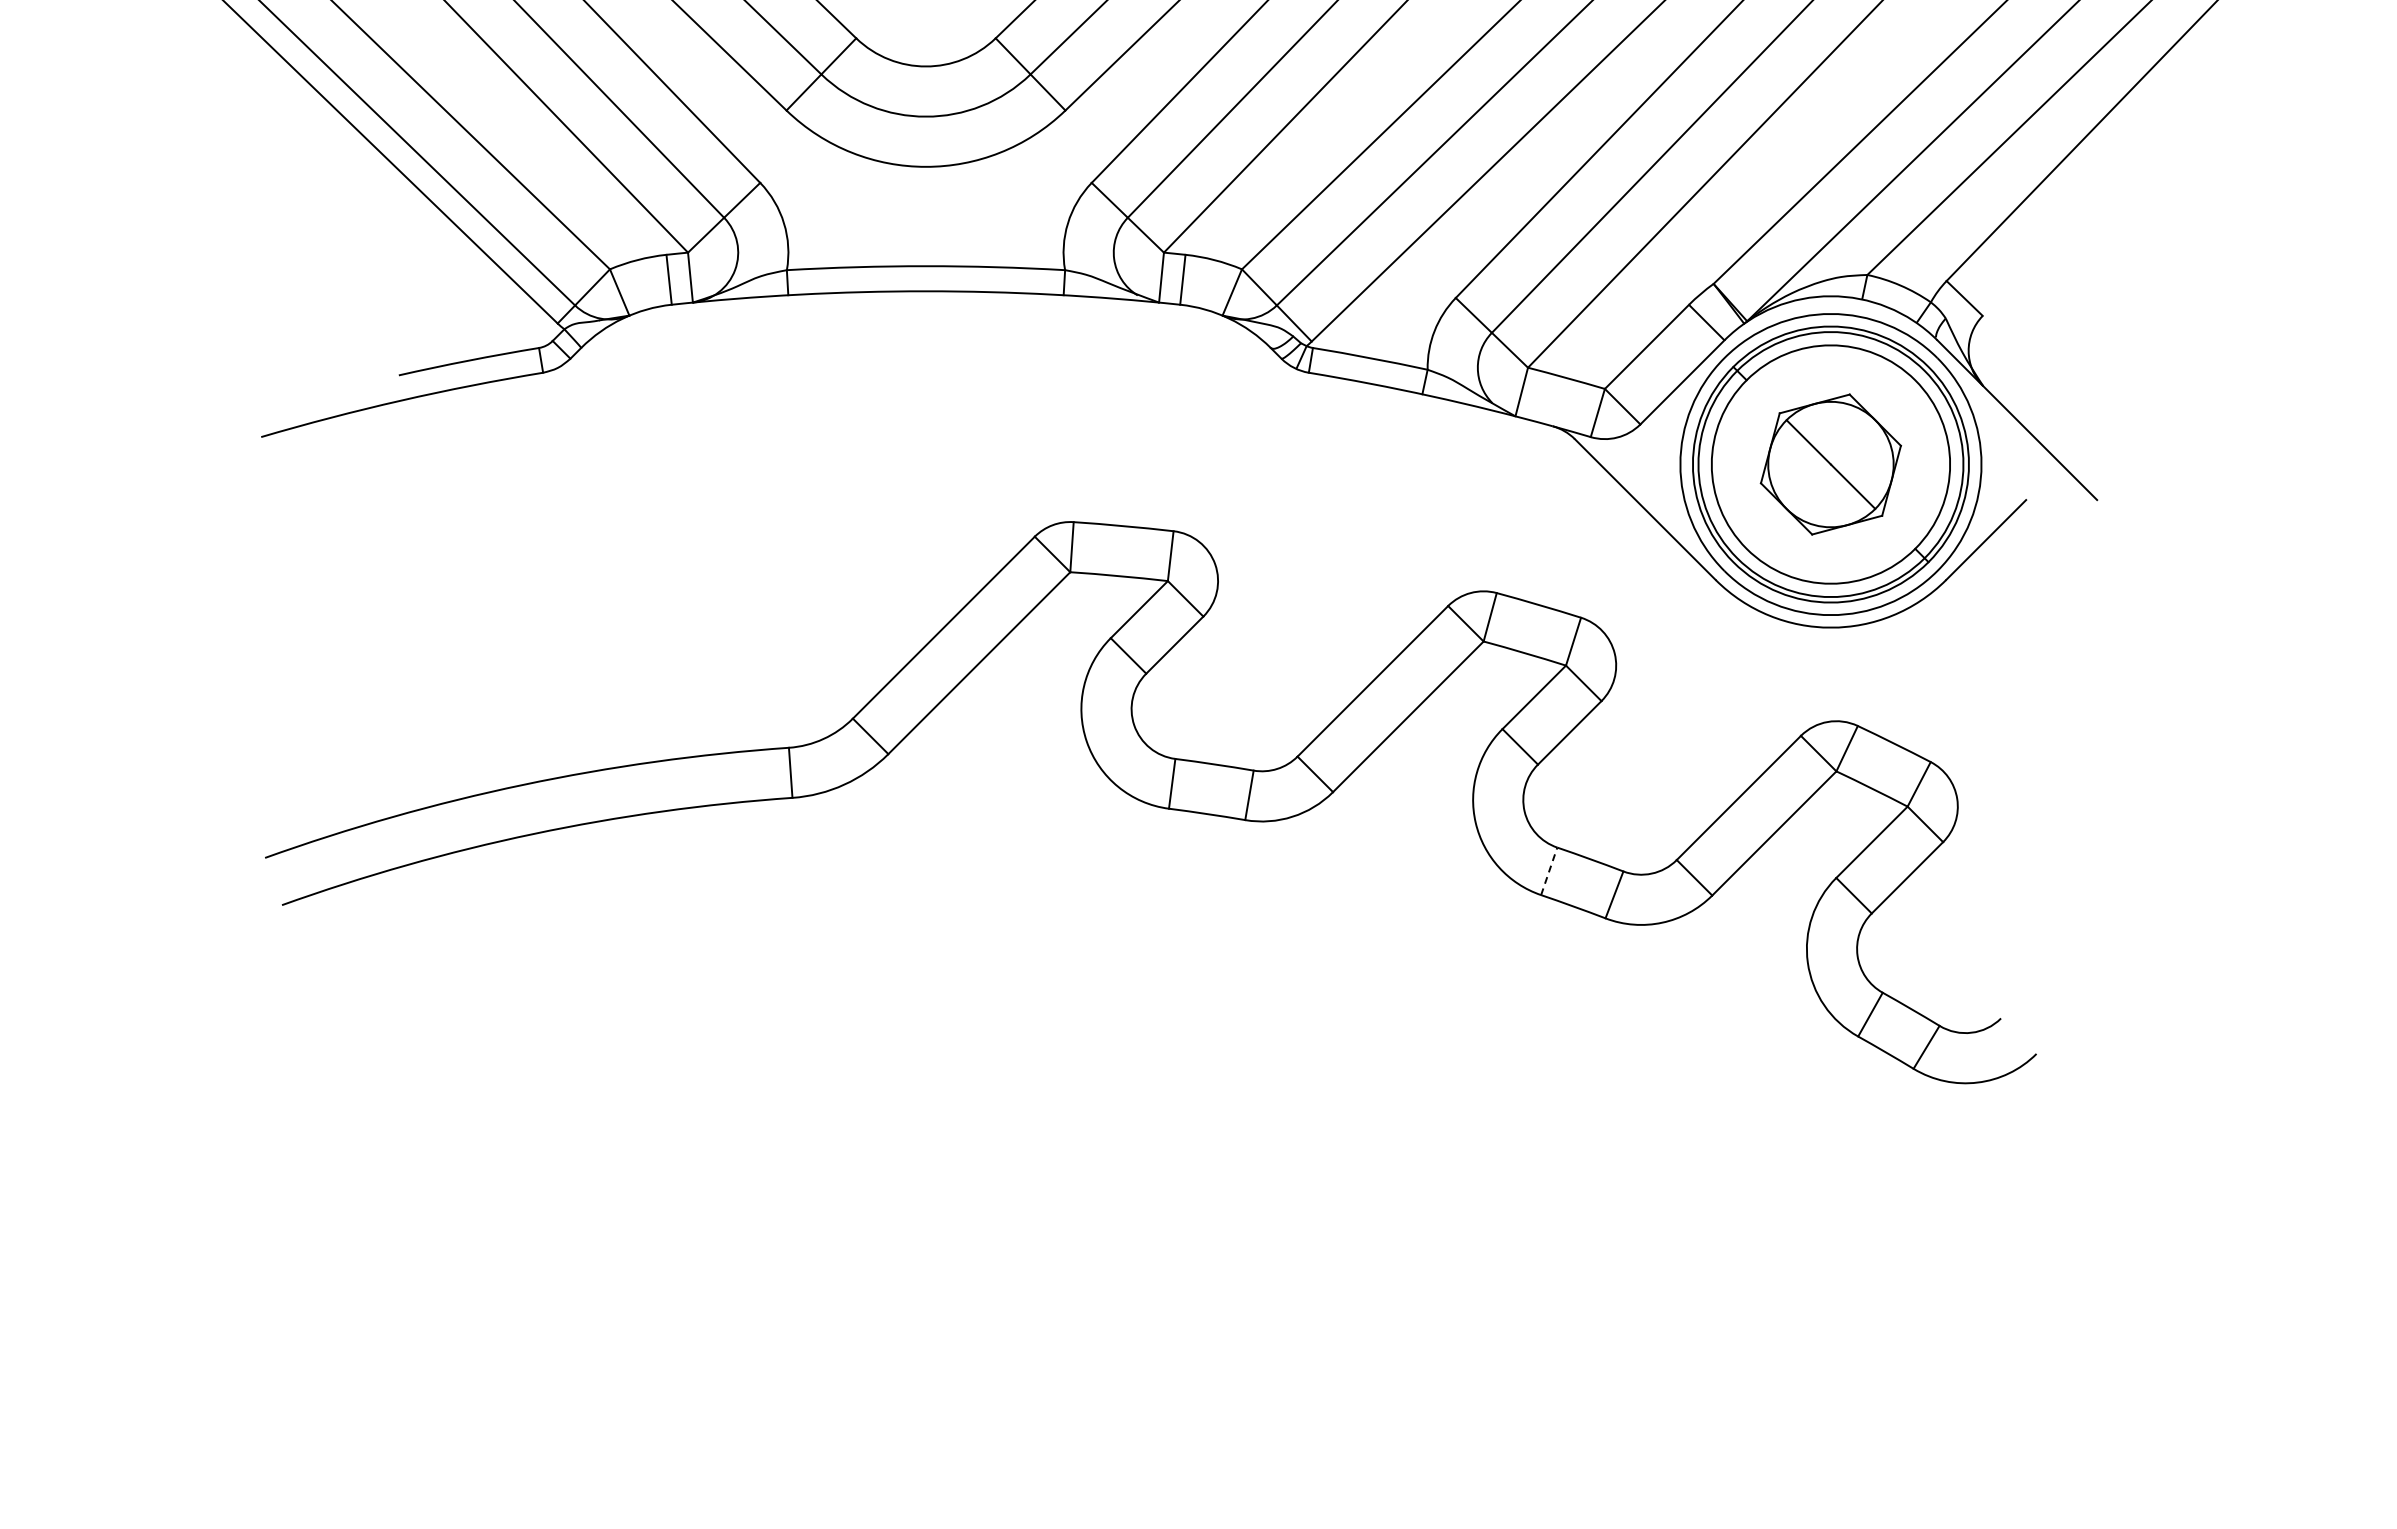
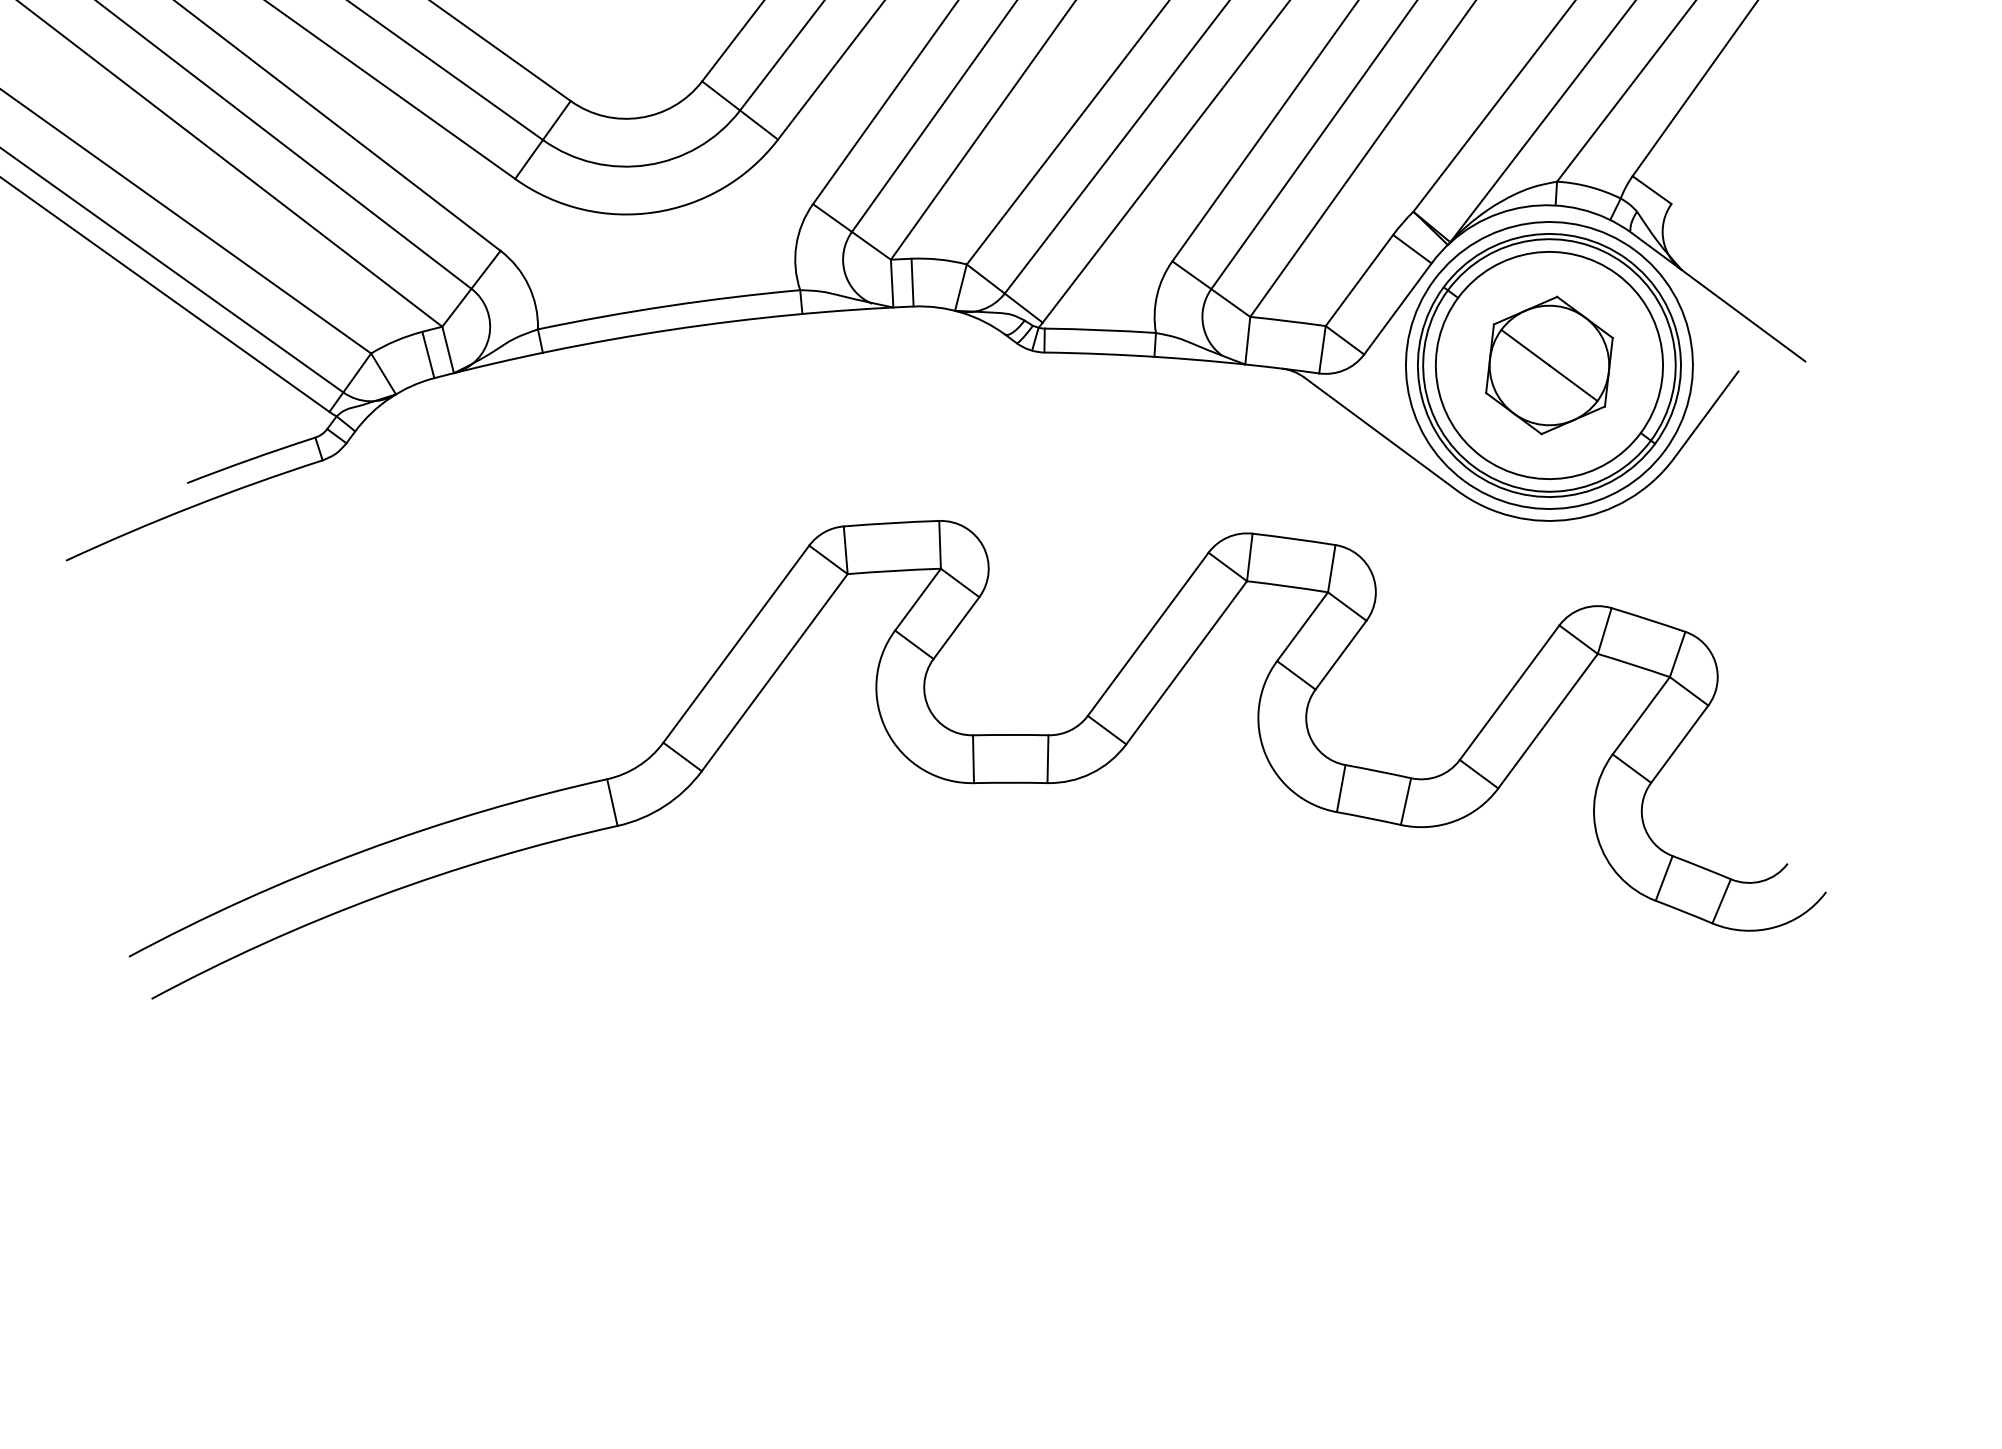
line: (1549, 870) -> (1341, 787), dashed -> solid

